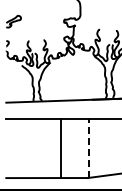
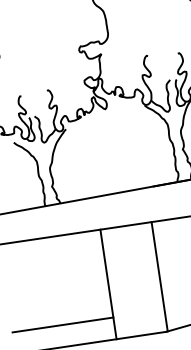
line: (88, 148) -> (159, 277), dashed -> solid
line: (33, 166) -> (62, 325), added

